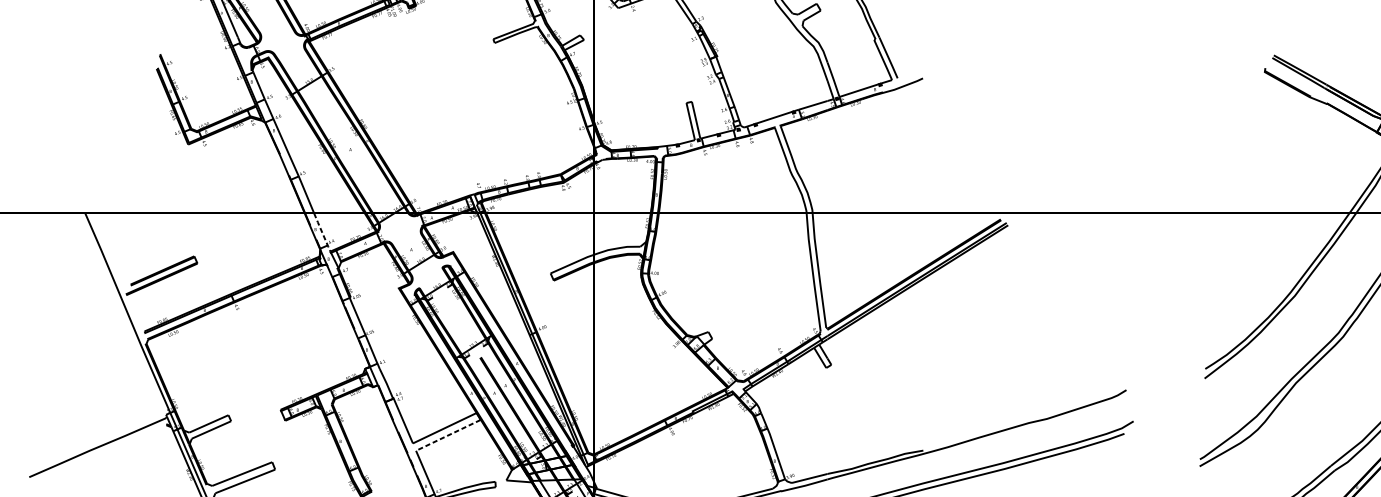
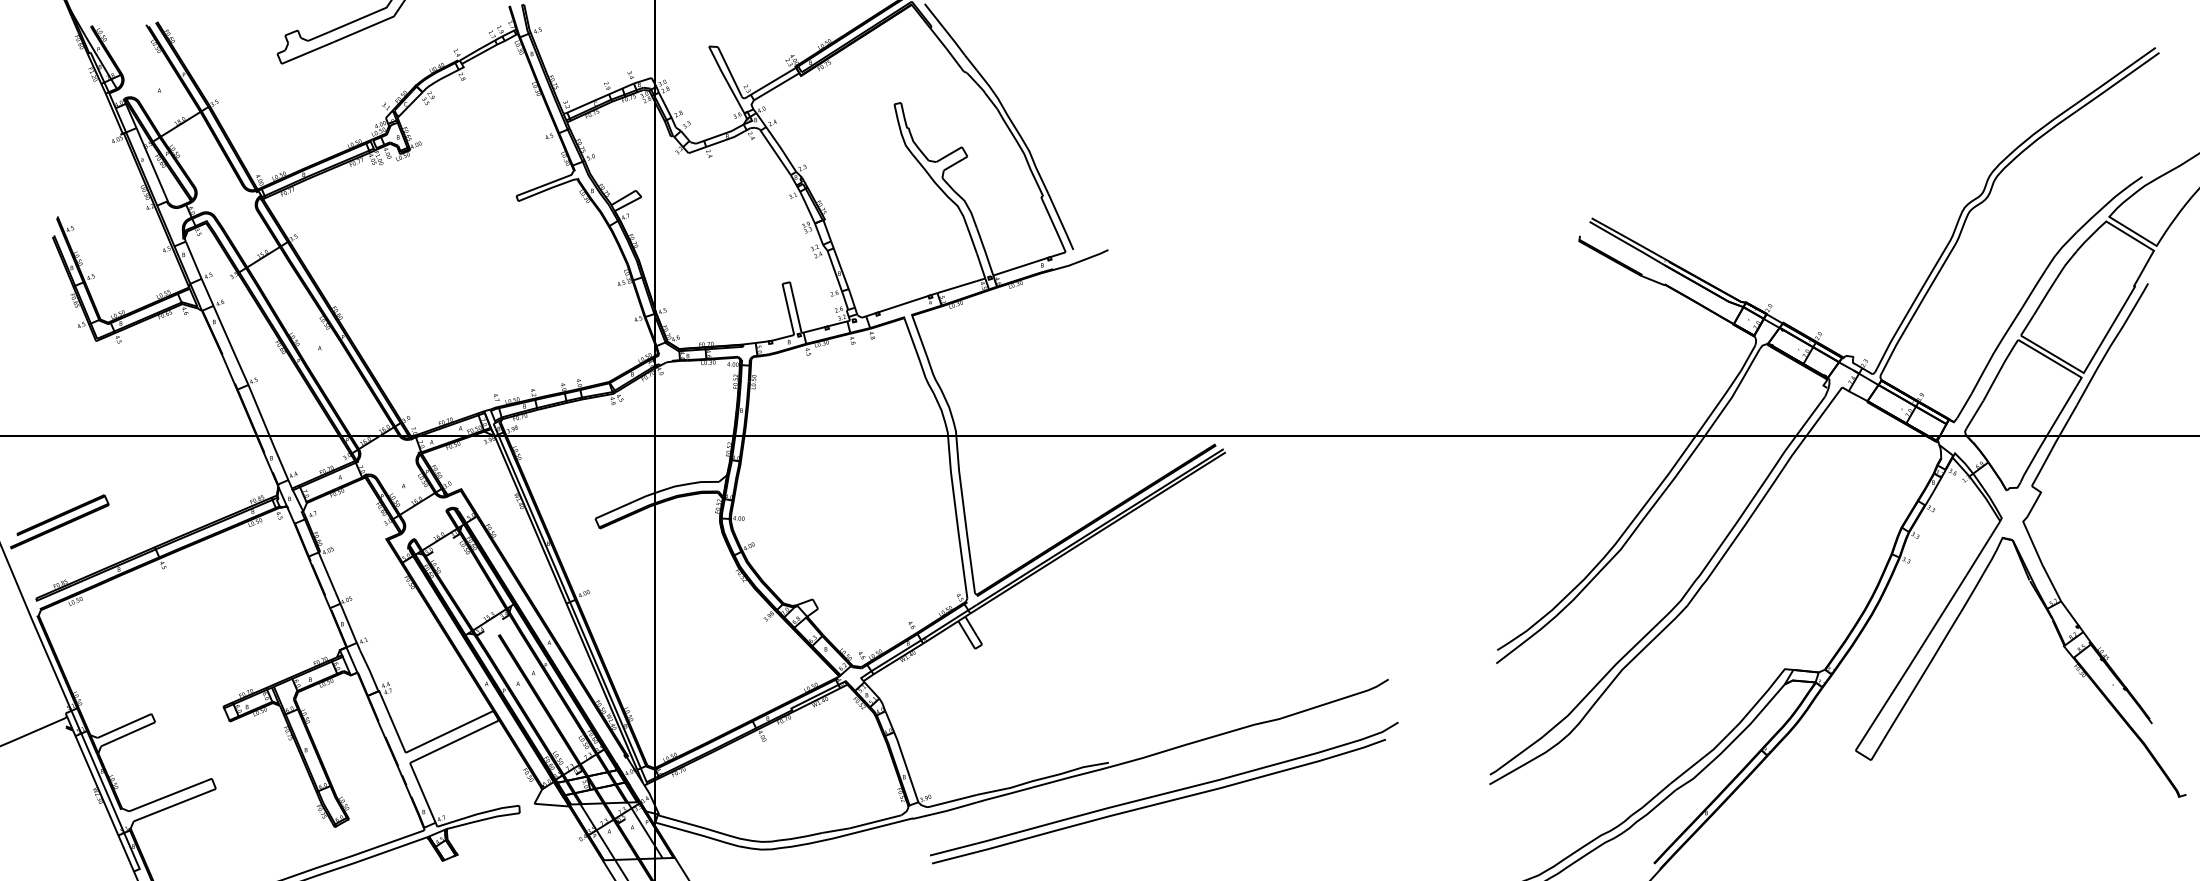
line: (322, 232) -> (280, 462), dashed -> solid
line: (448, 435) -> (454, 742), dashed -> solid

